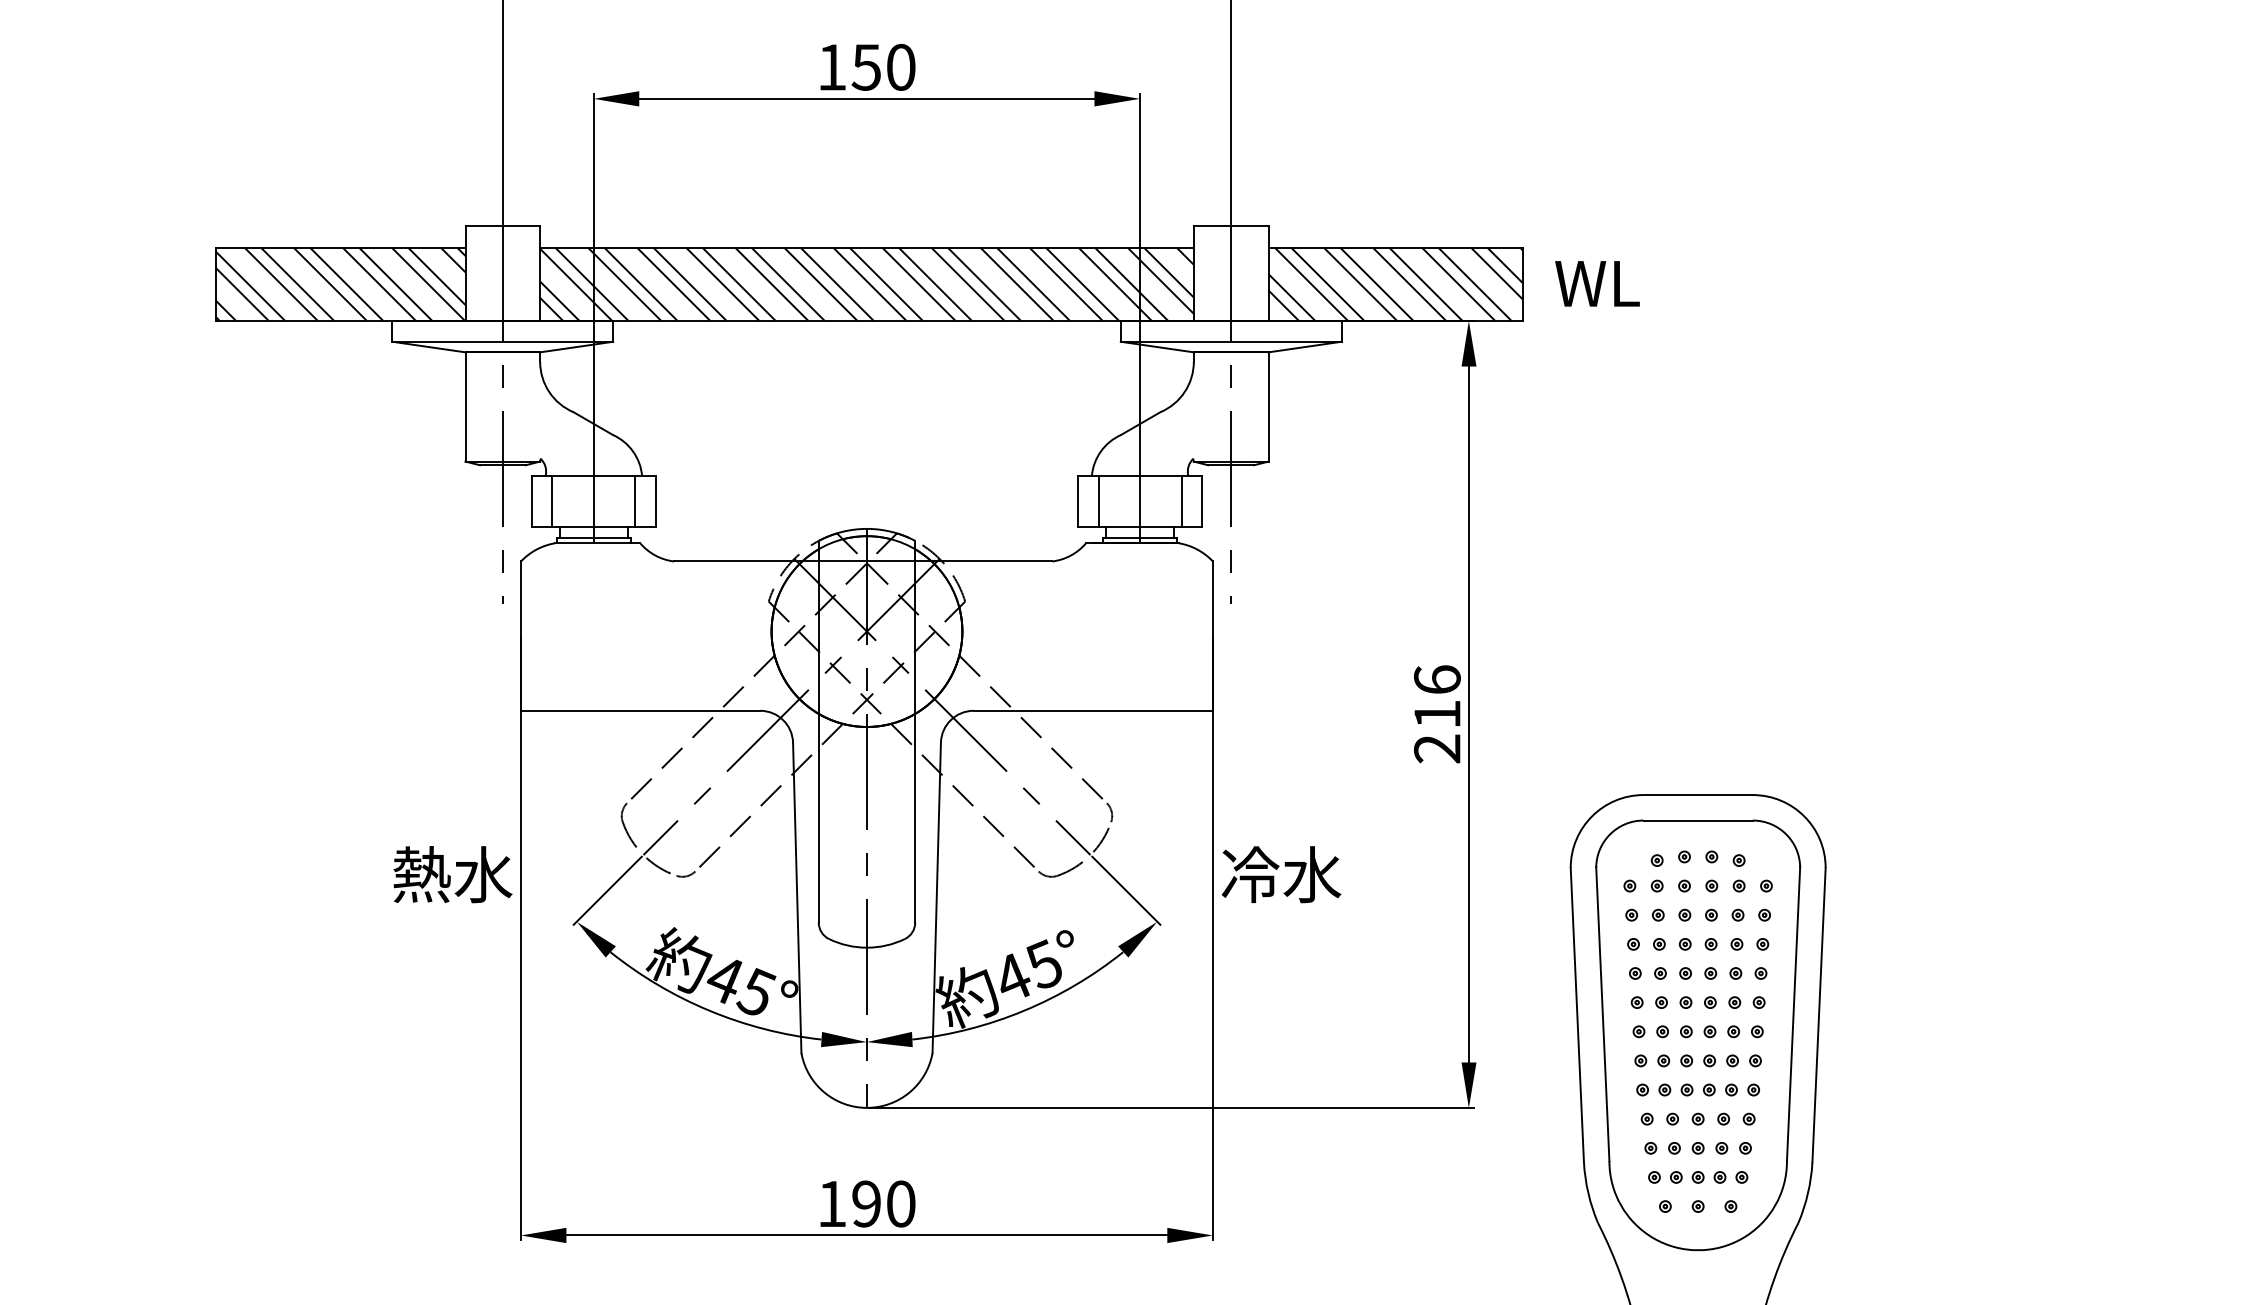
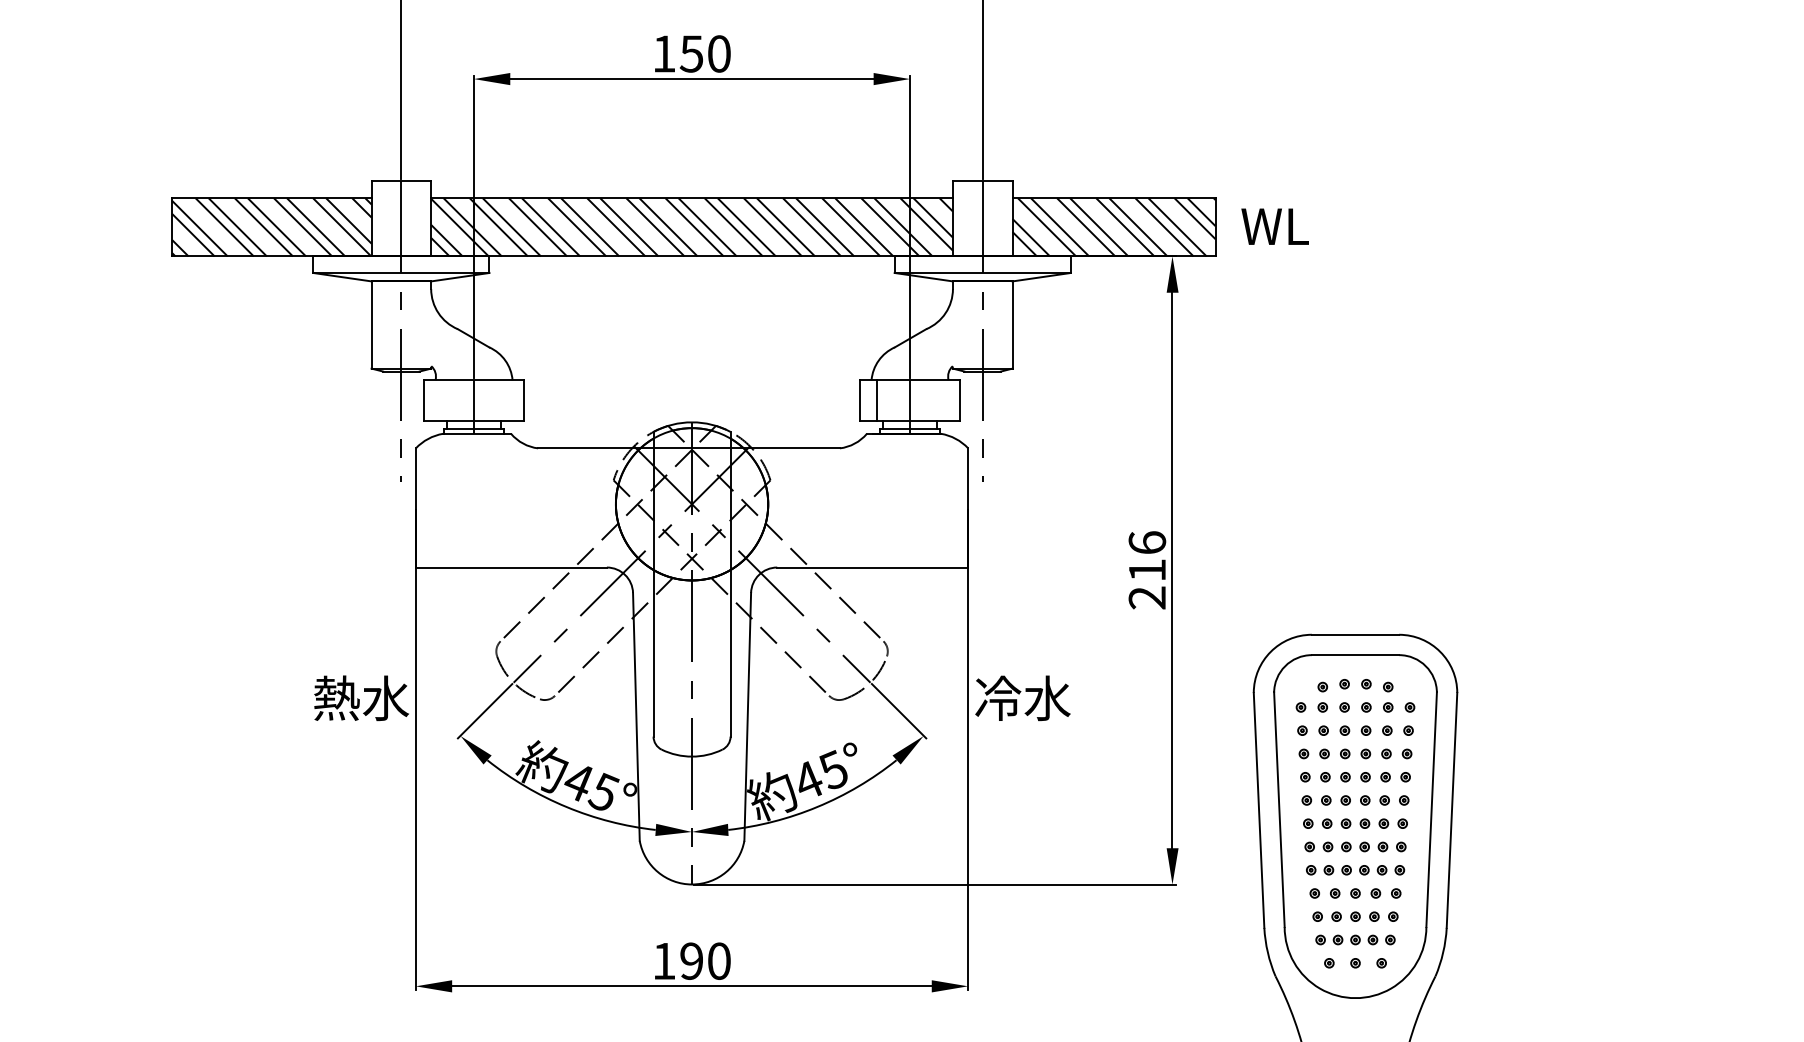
line: (552, 500) -> (441, 399), removed
line: (635, 500) -> (507, 399), removed
line: (1181, 500) -> (943, 399), removed

